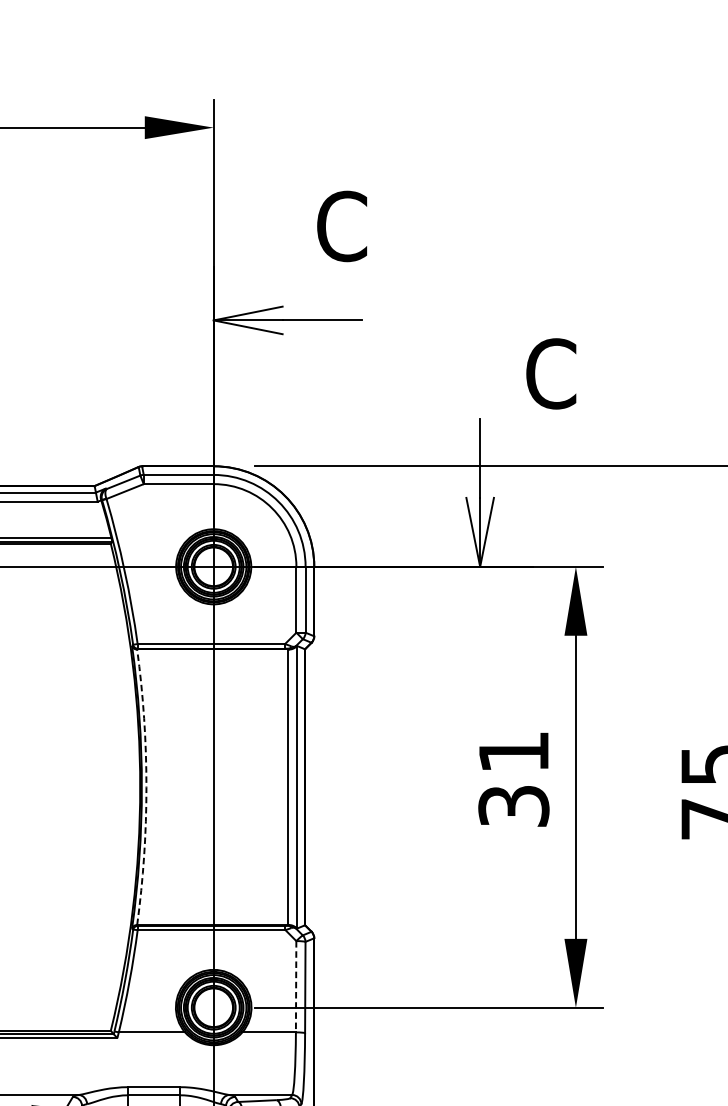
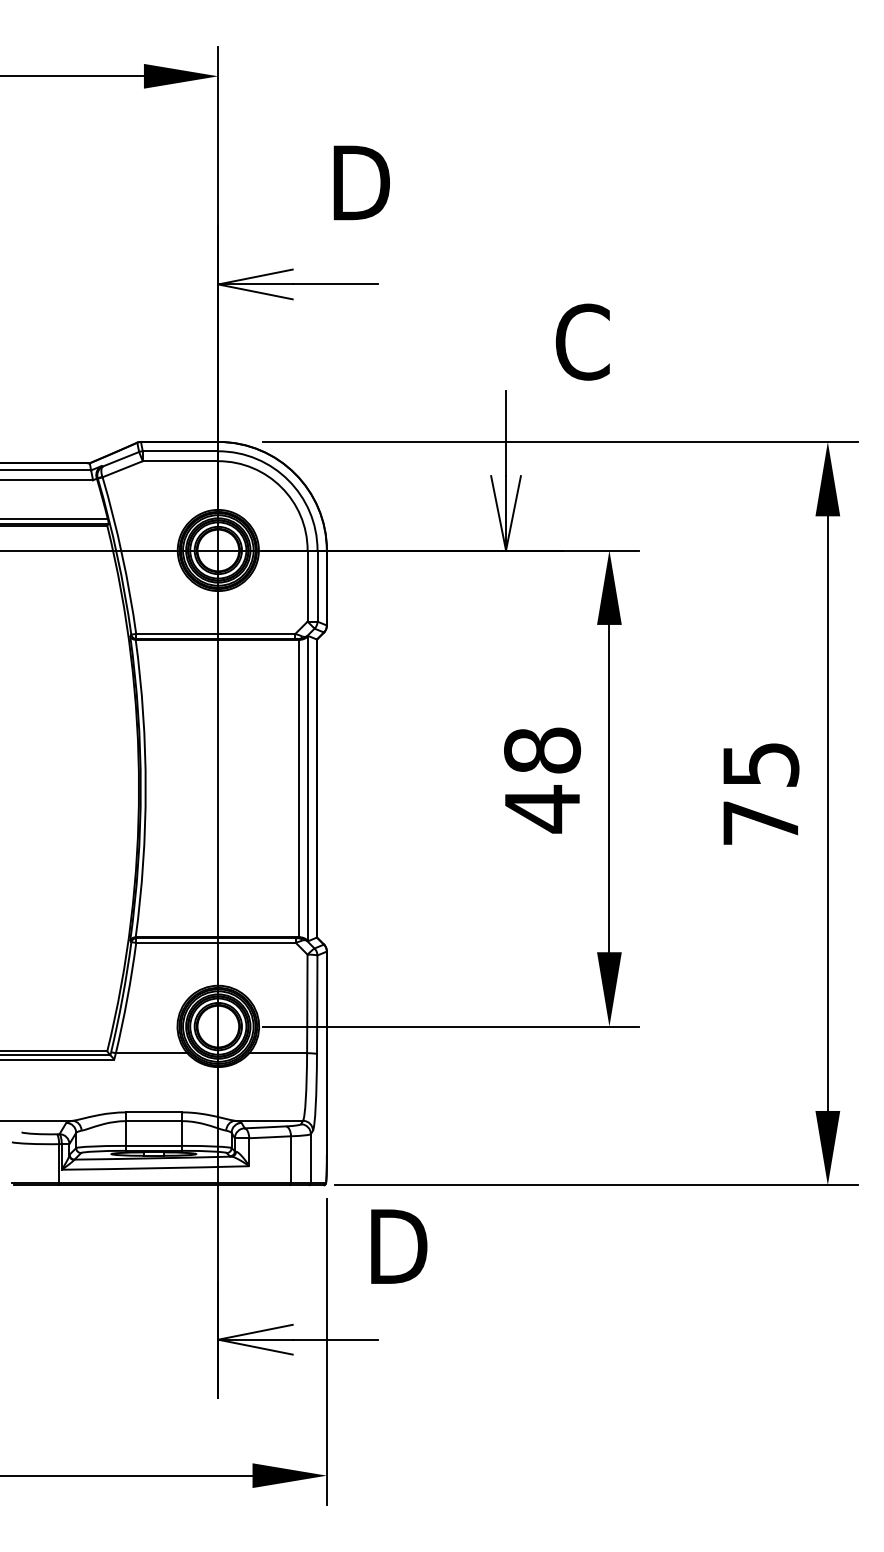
text: (344, 226) -> (359, 182), C -> D
text: (513, 779) -> (542, 780), 31 -> 48
arc: (146, 787) -> (145, 788), dashed -> solid
line: (296, 987) -> (307, 1004), dashed -> solid

